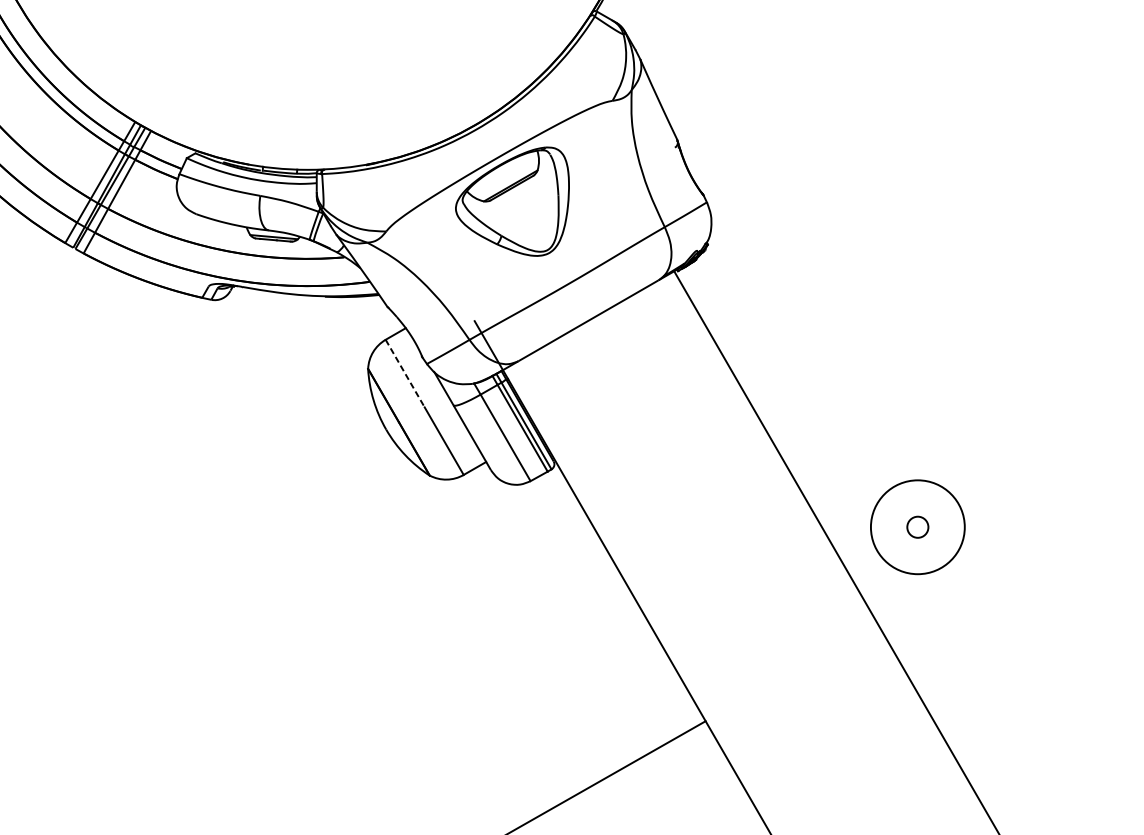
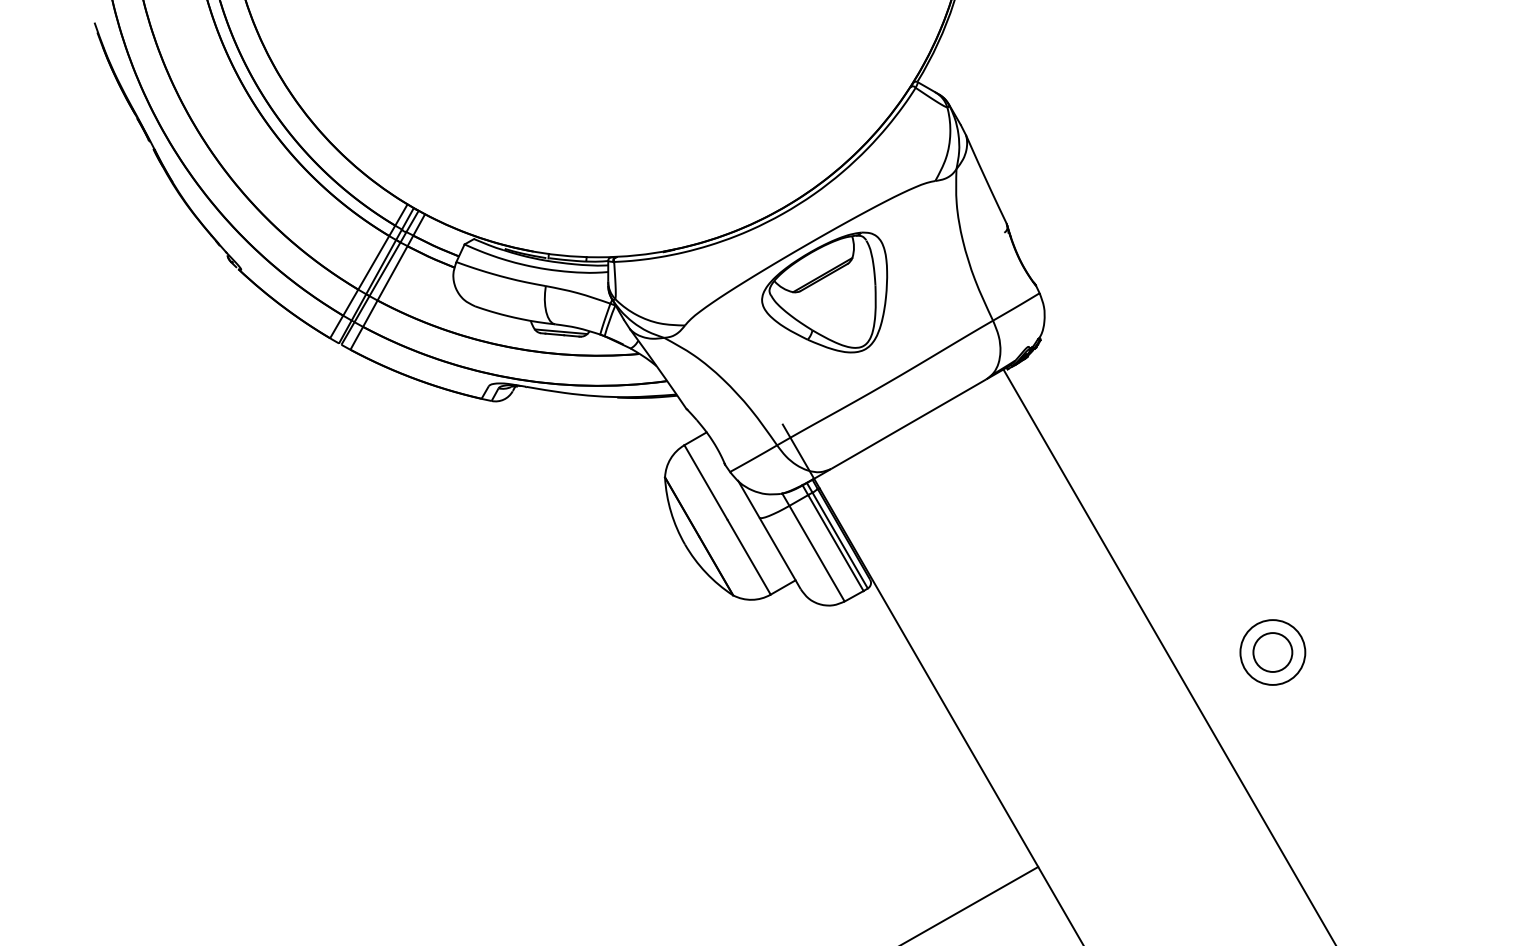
line: (405, 374) -> (706, 483), dashed -> solid
circle: (917, 527) -> (1272, 652), size x0.62
circle: (917, 527) -> (1272, 652), size x1.67

